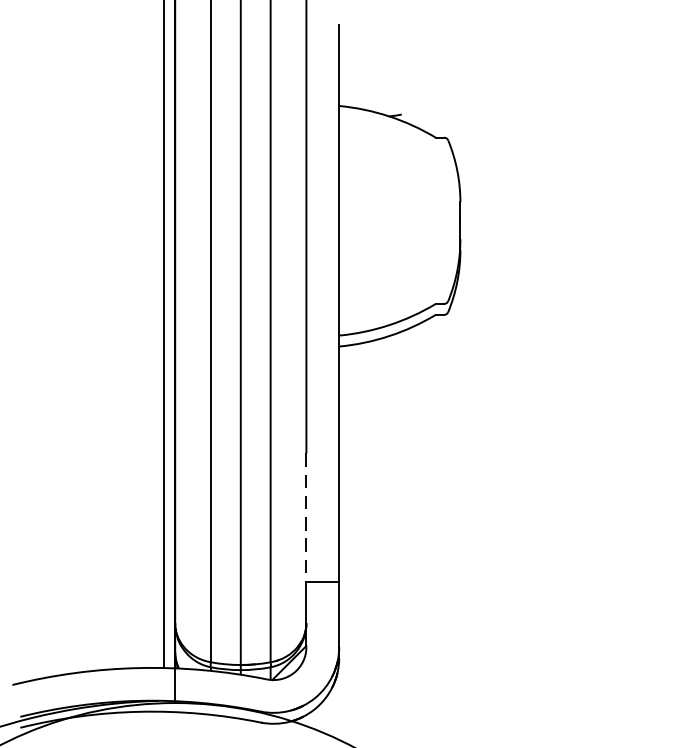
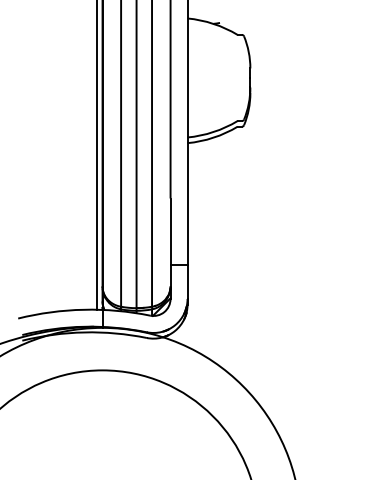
line: (306, 518) -> (170, 232), dashed -> solid

